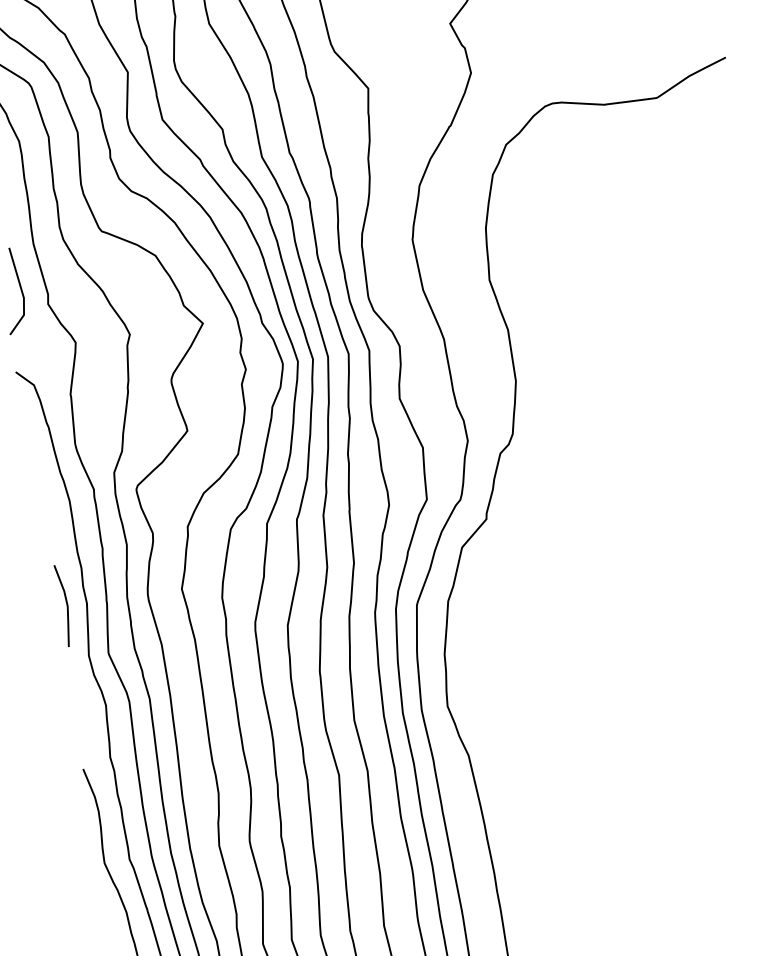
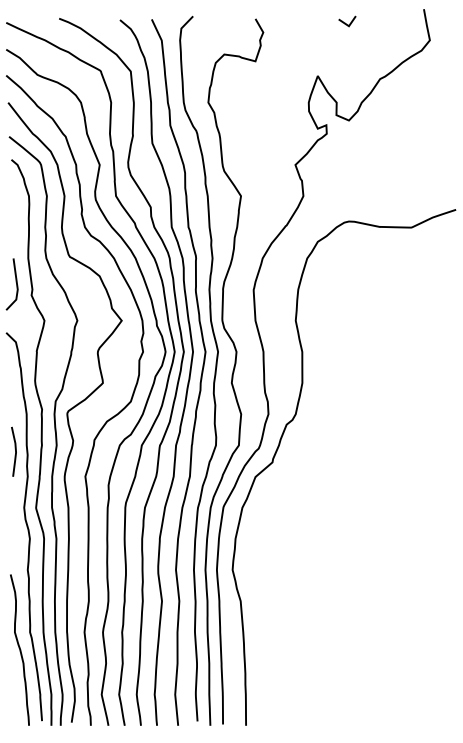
line: (66, 604) -> (15, 451), moved

